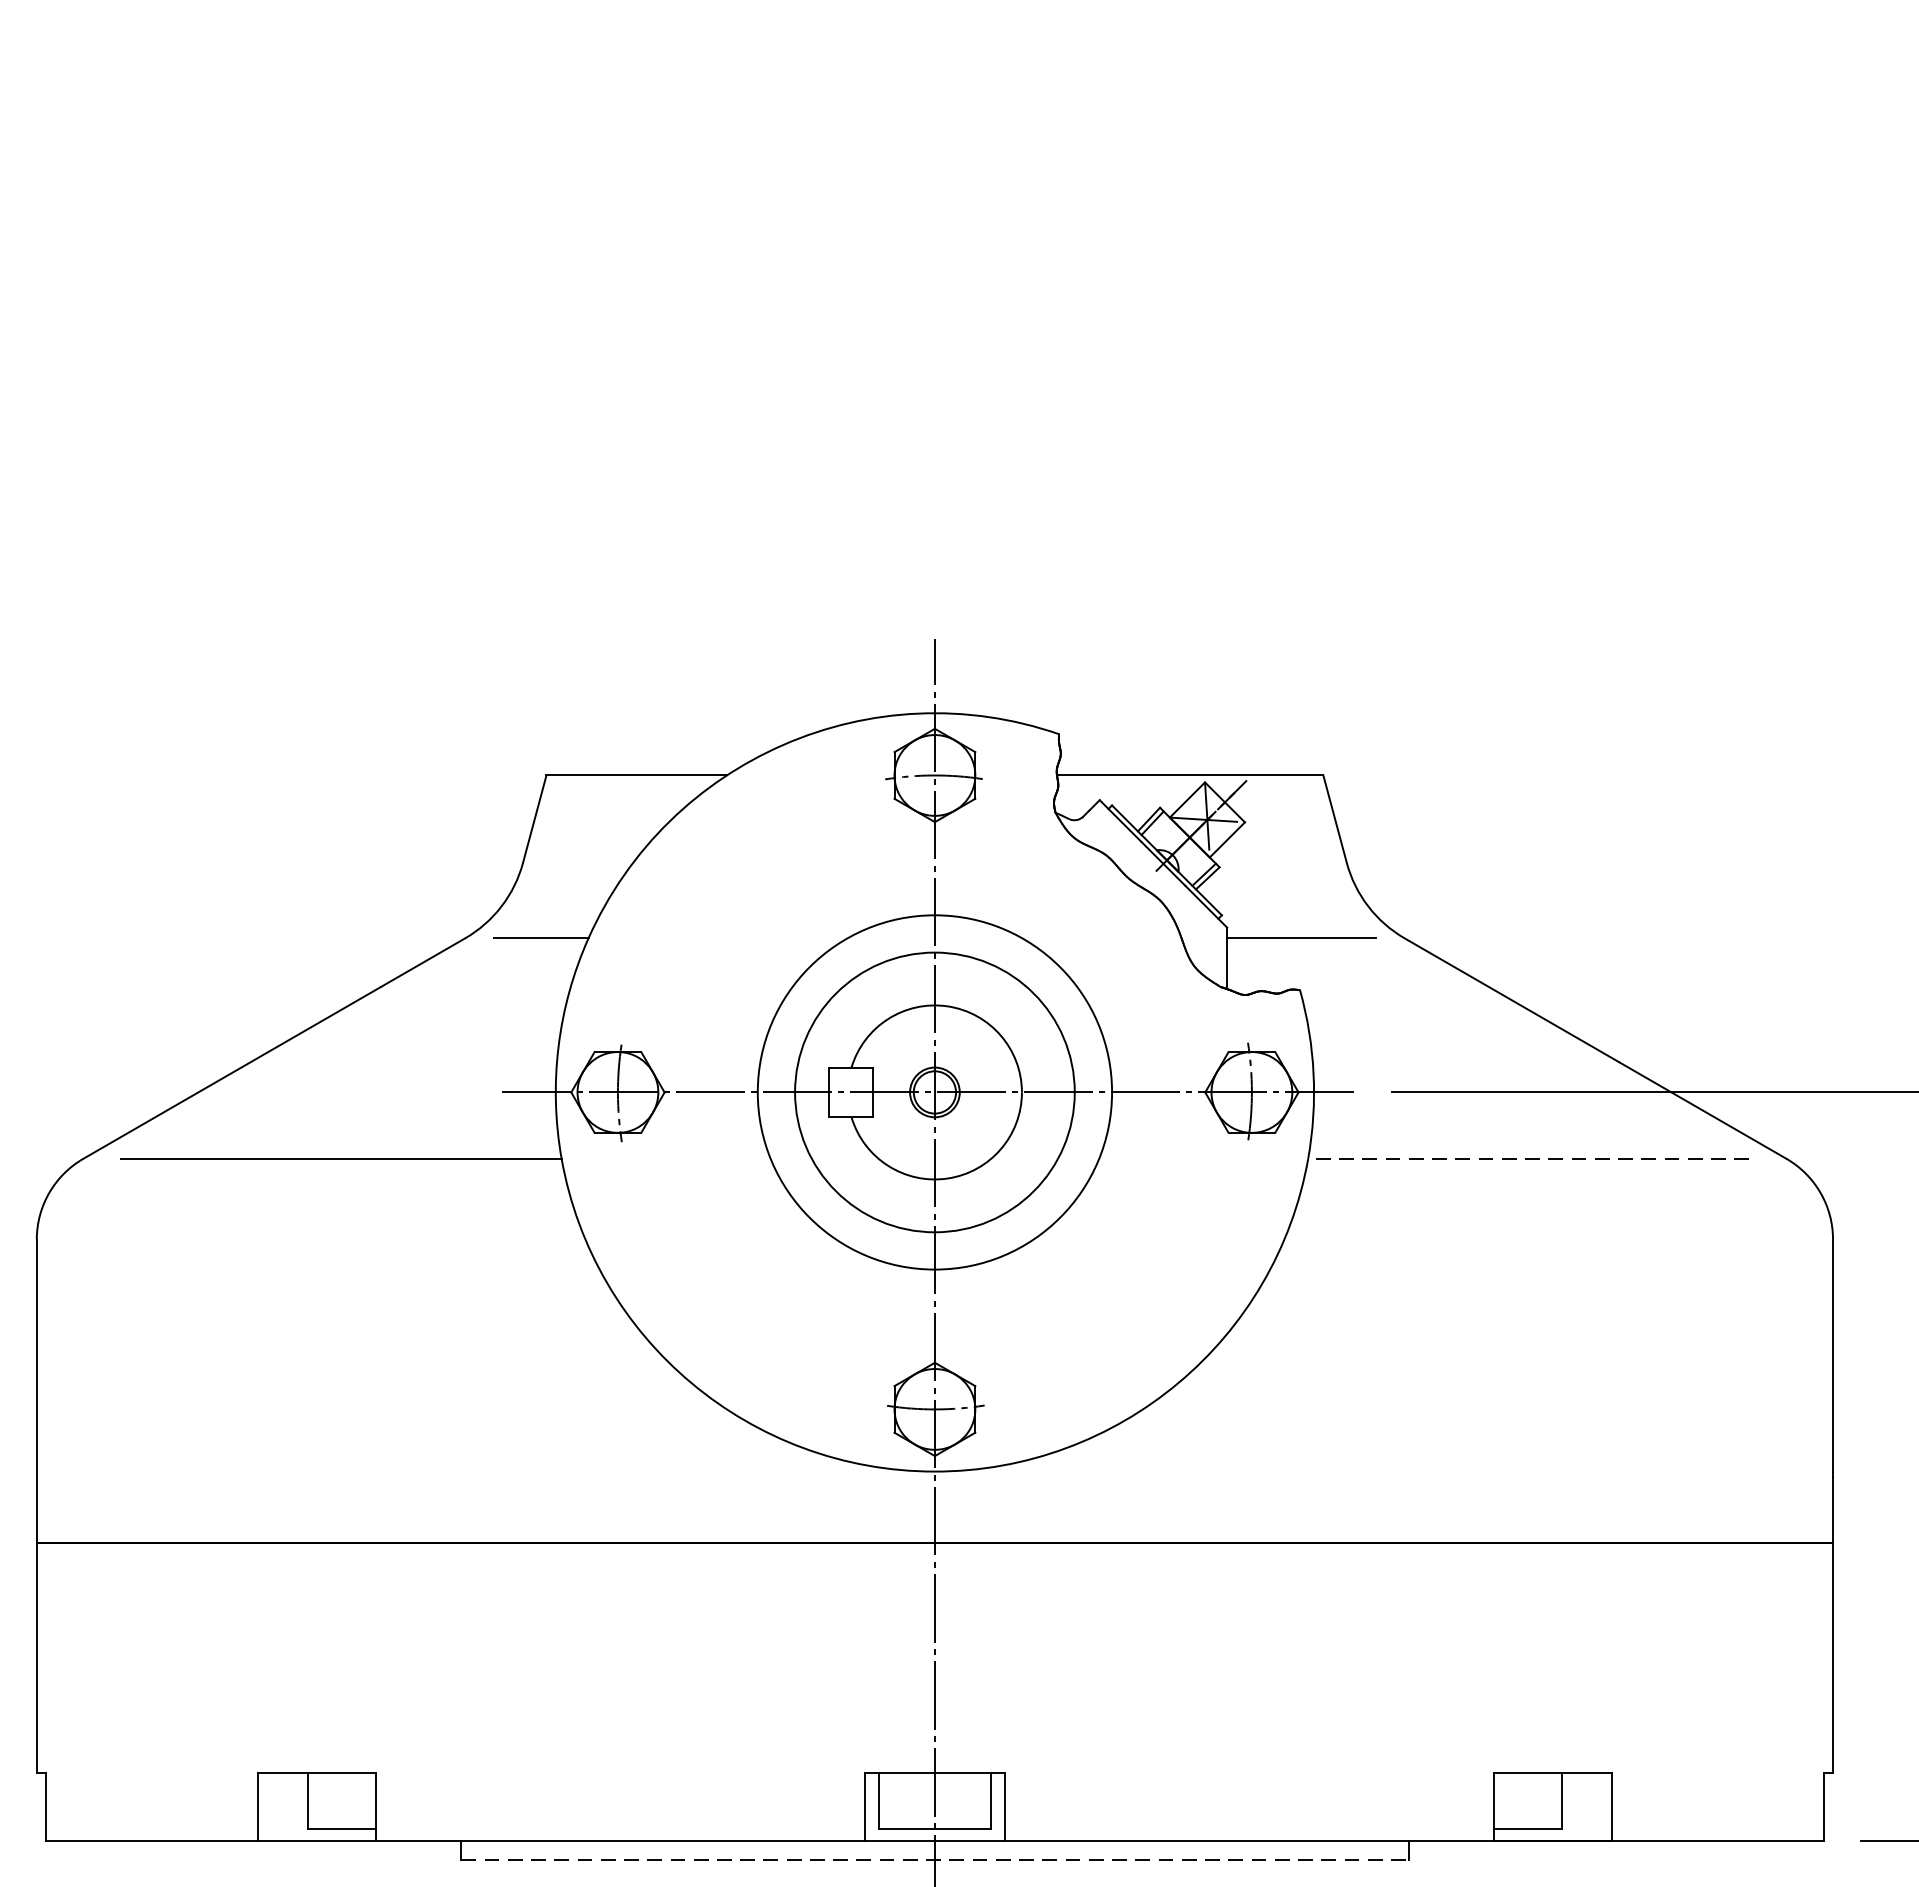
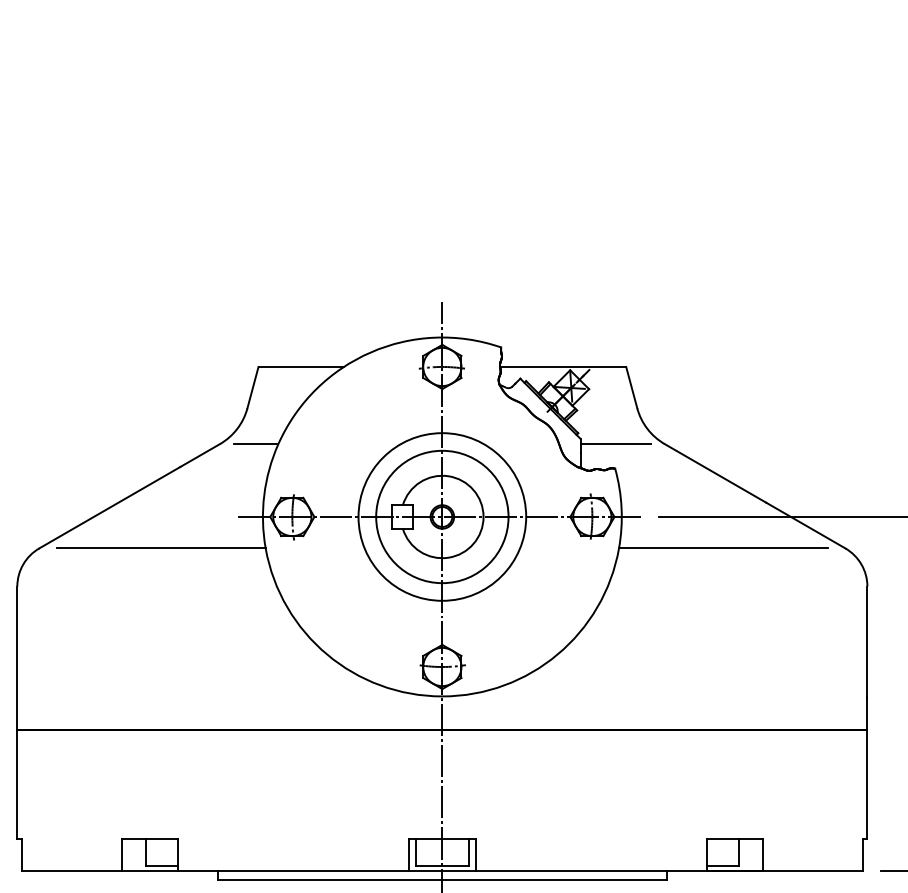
line: (1526, 1159) -> (722, 548), dashed -> solid
line: (935, 1860) -> (442, 880), dashed -> solid

